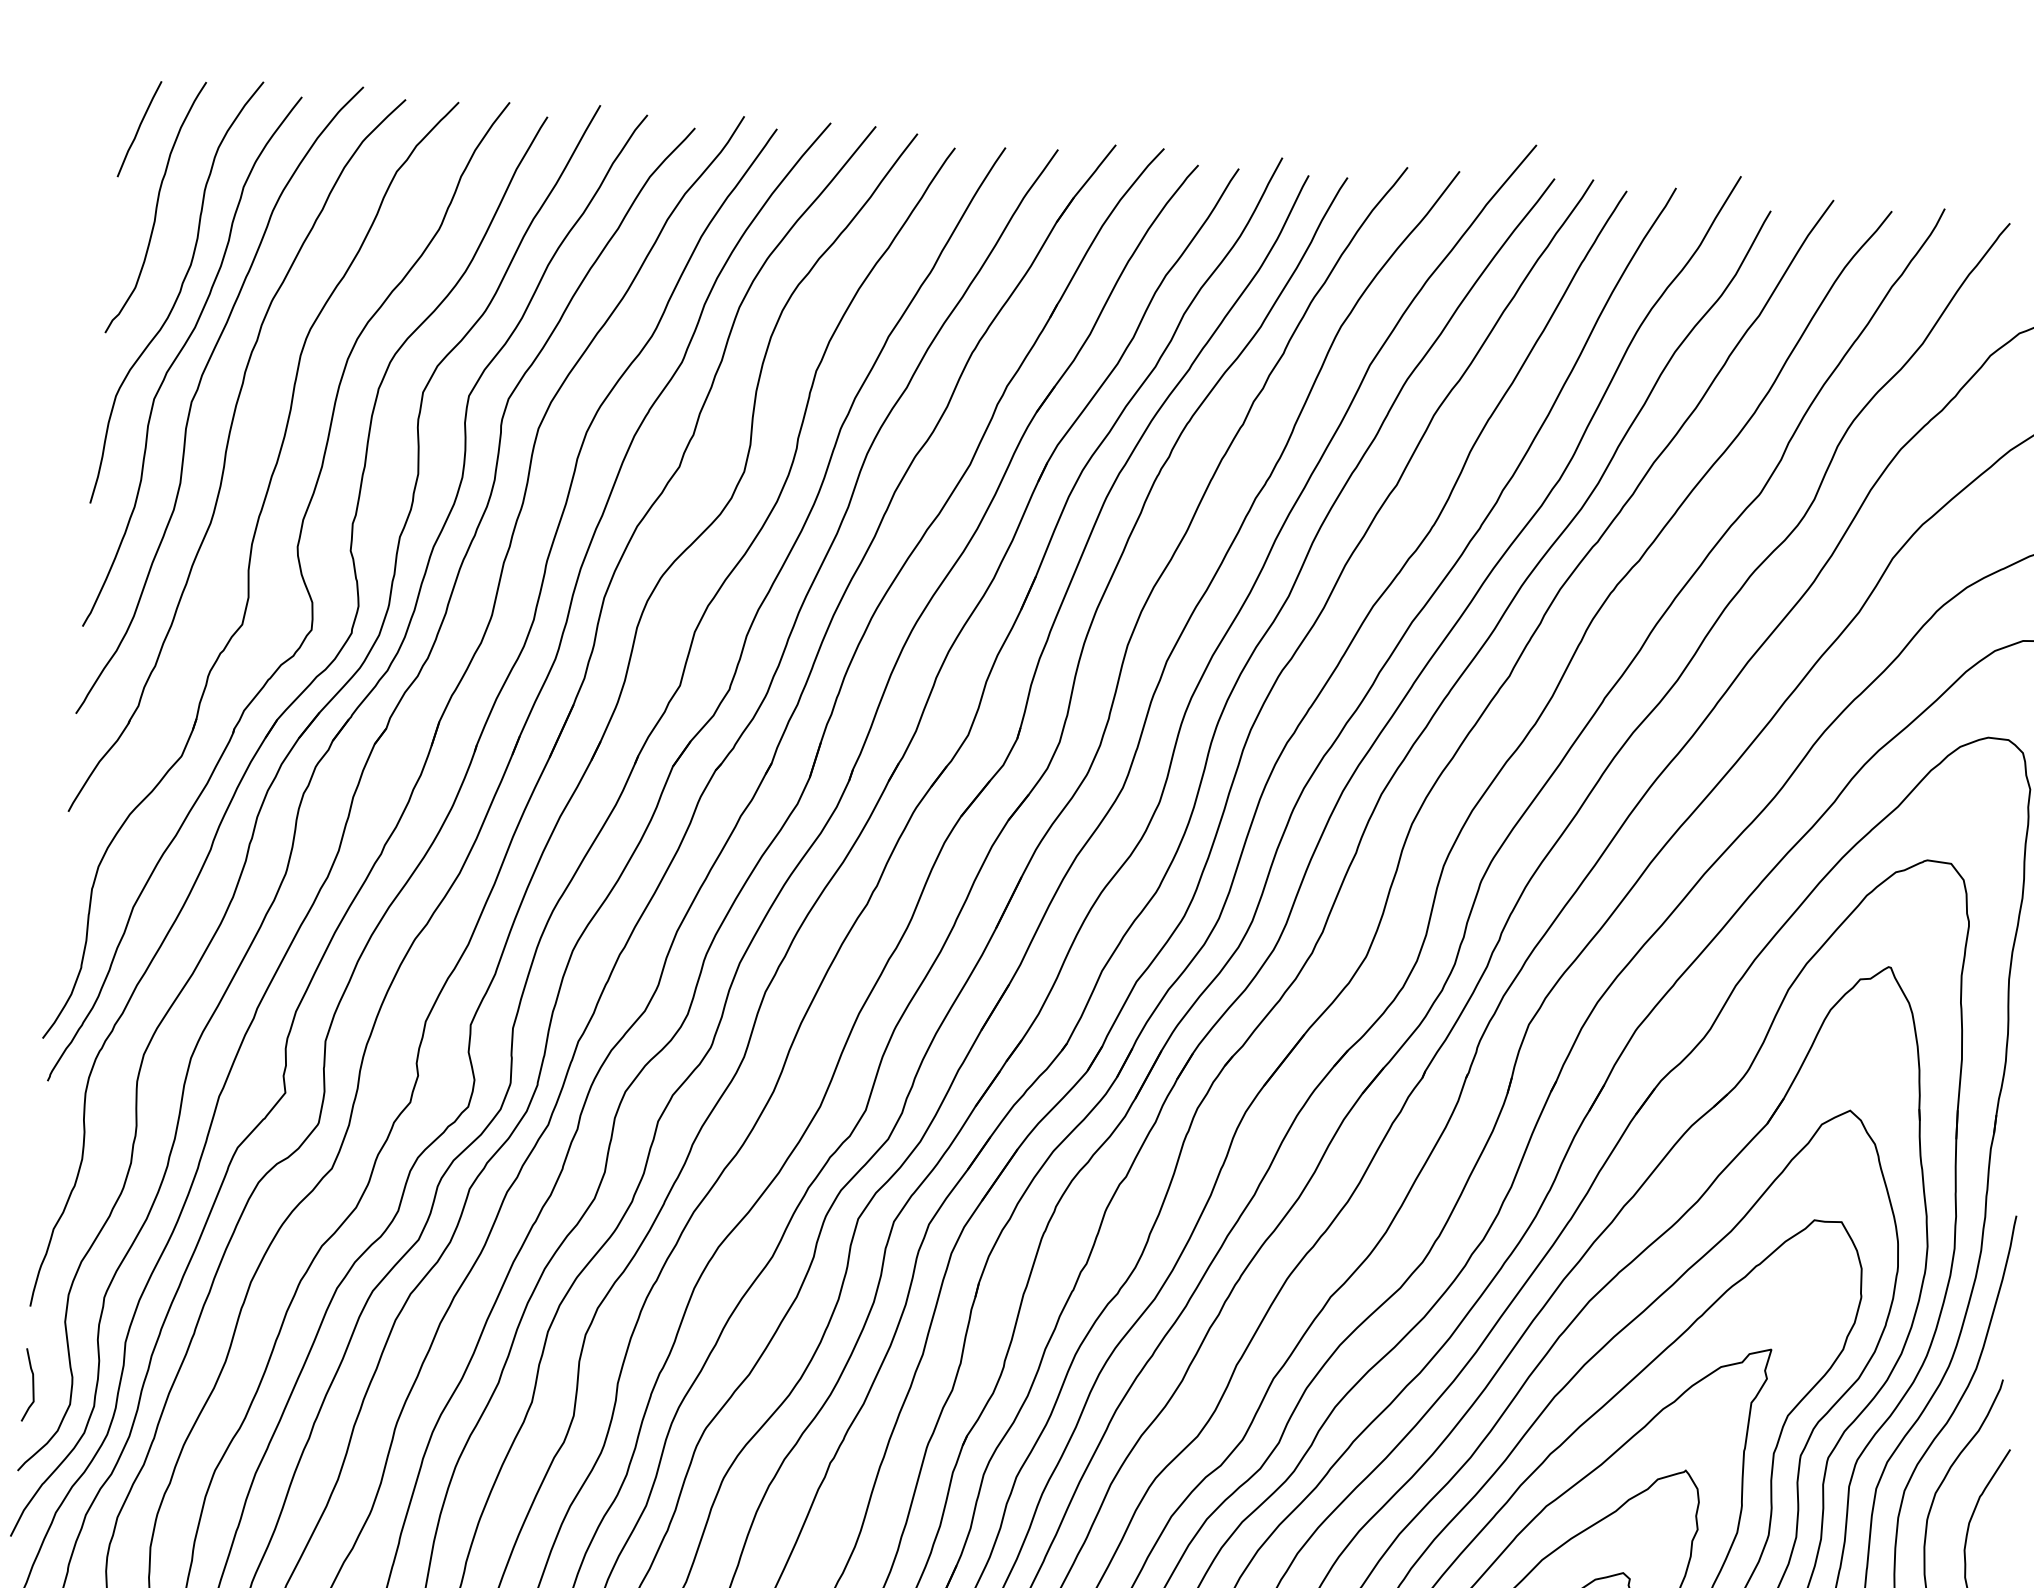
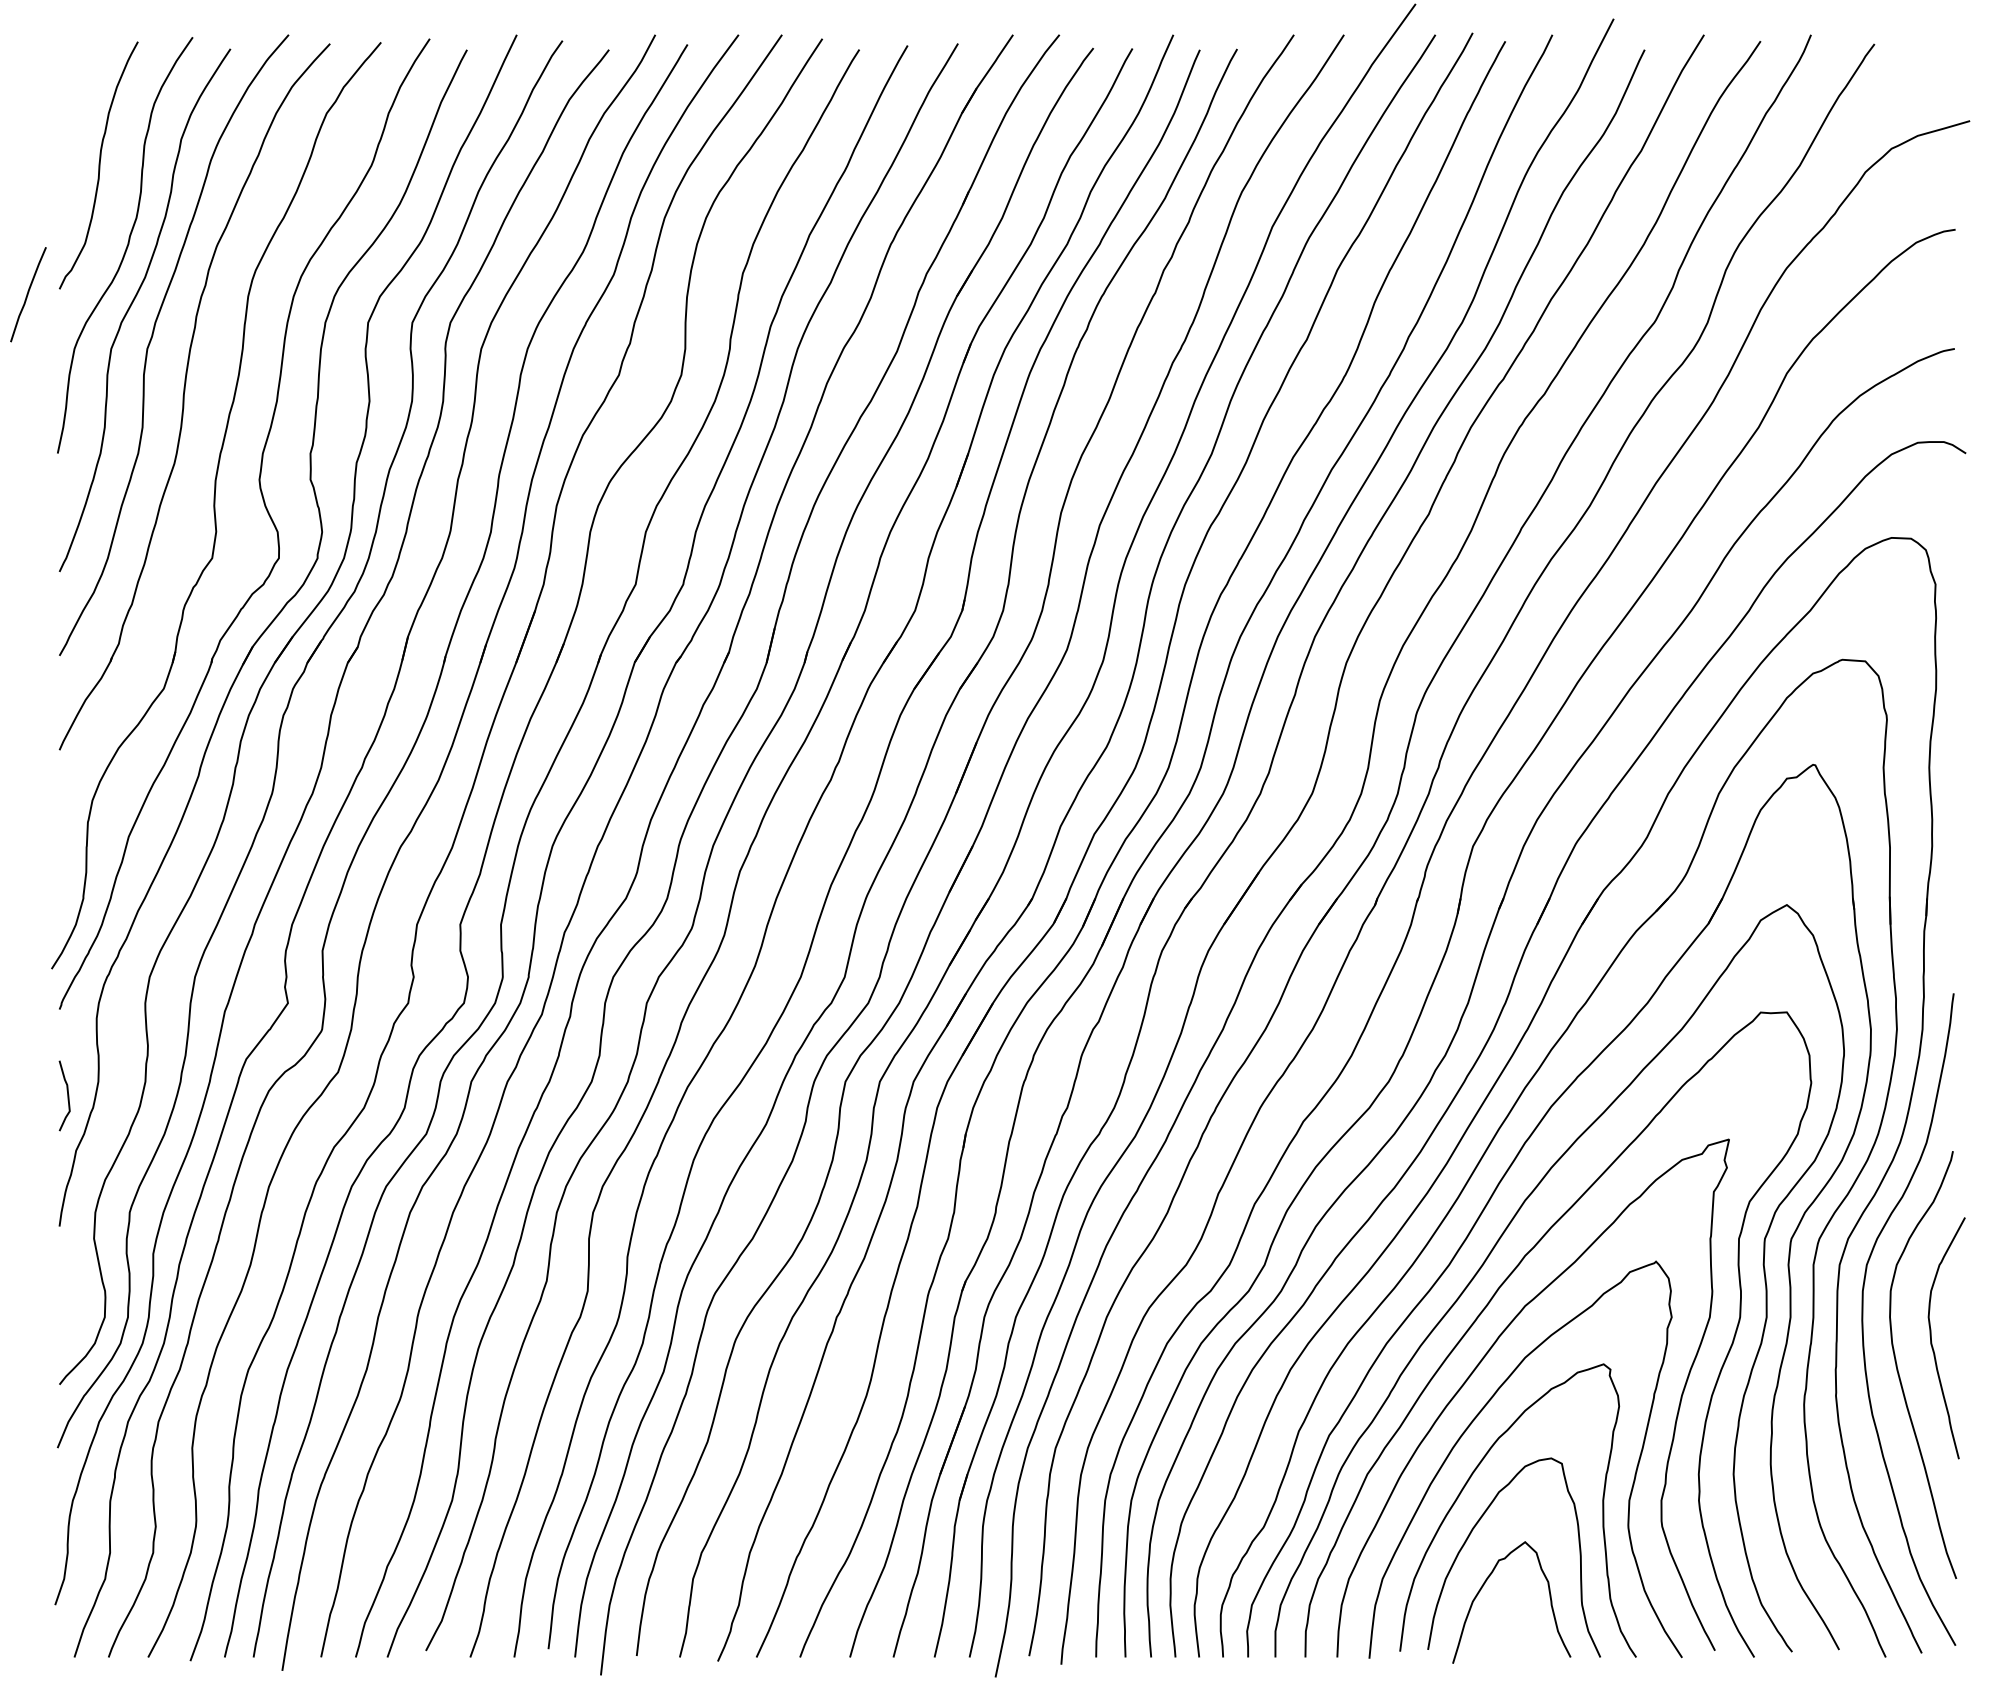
curve: (139, 128) -> (28, 294), moved
curve: (32, 1385) -> (67, 1095), moved

